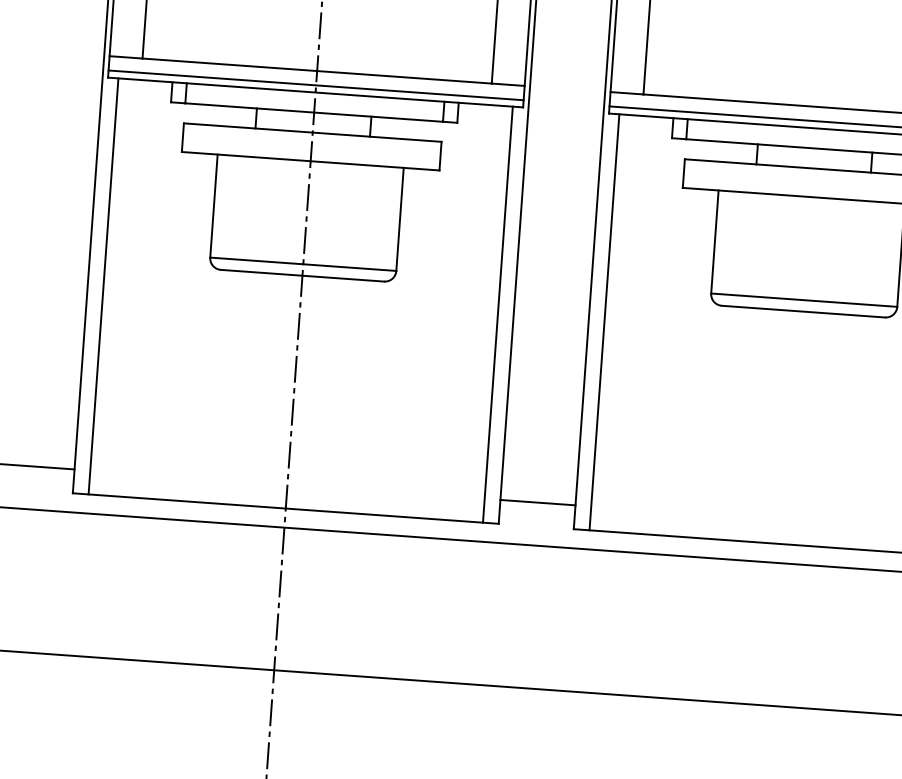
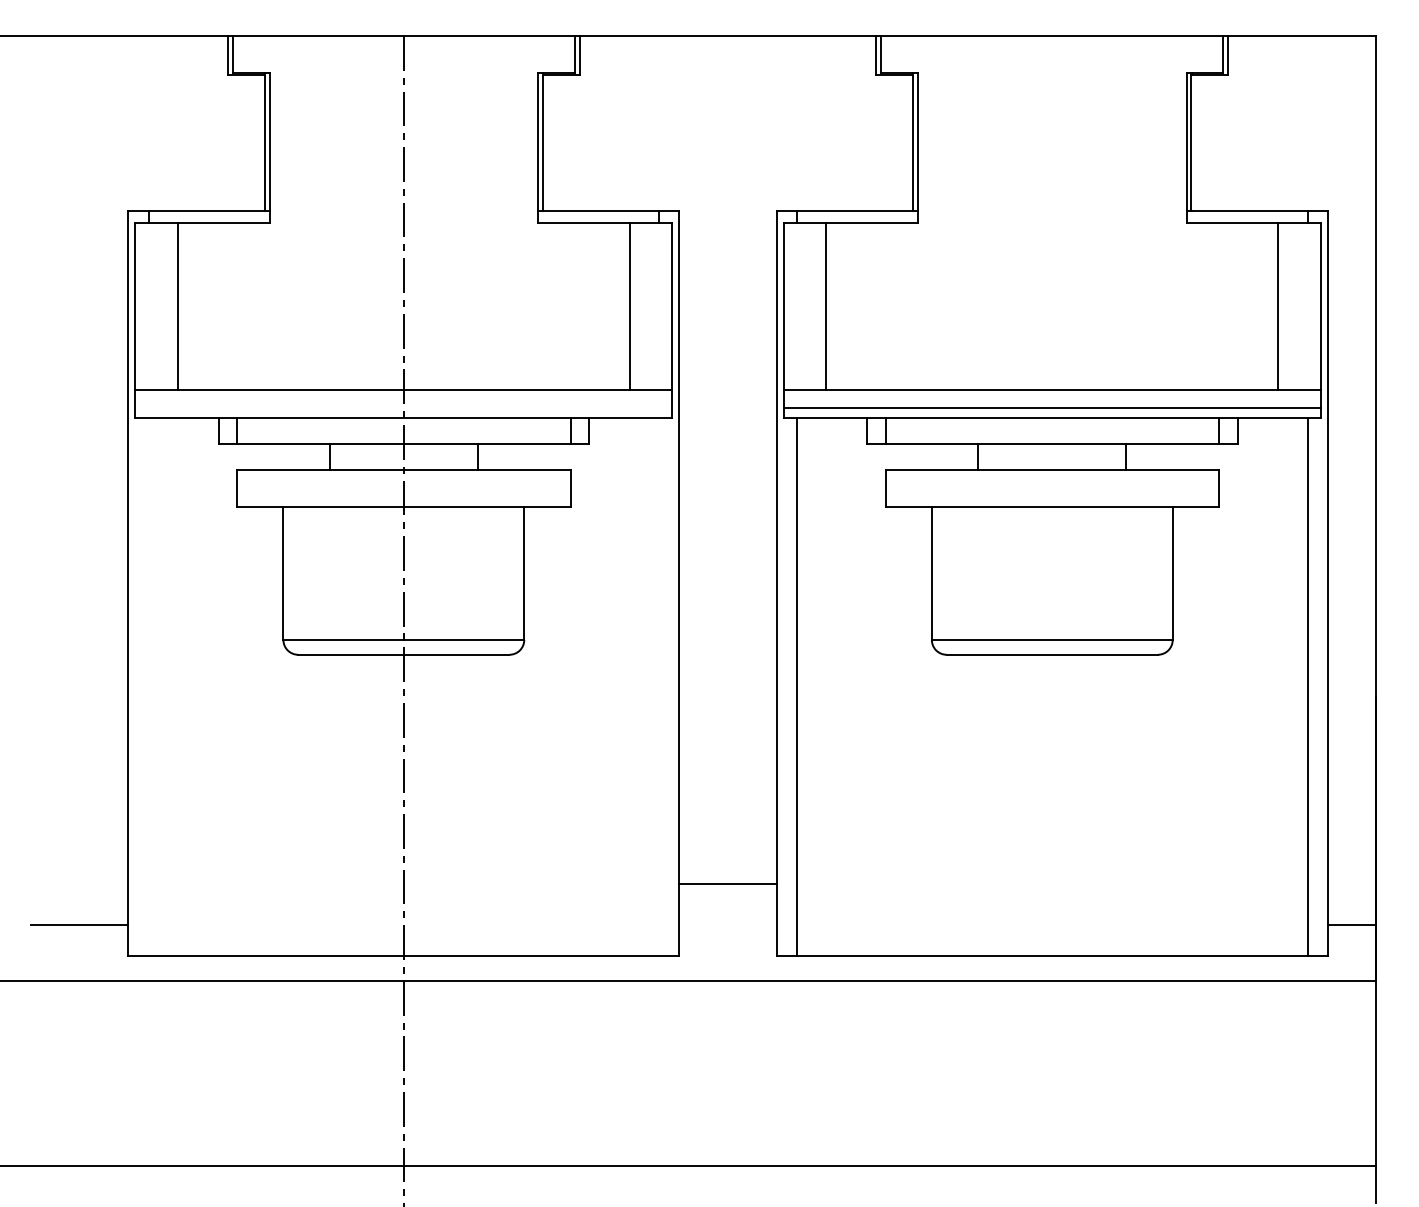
line: (315, 85) -> (403, 408), removed
line: (103, 286) -> (148, 686), removed
line: (498, 314) -> (659, 686), removed
line: (537, 502) -> (727, 884), moved

